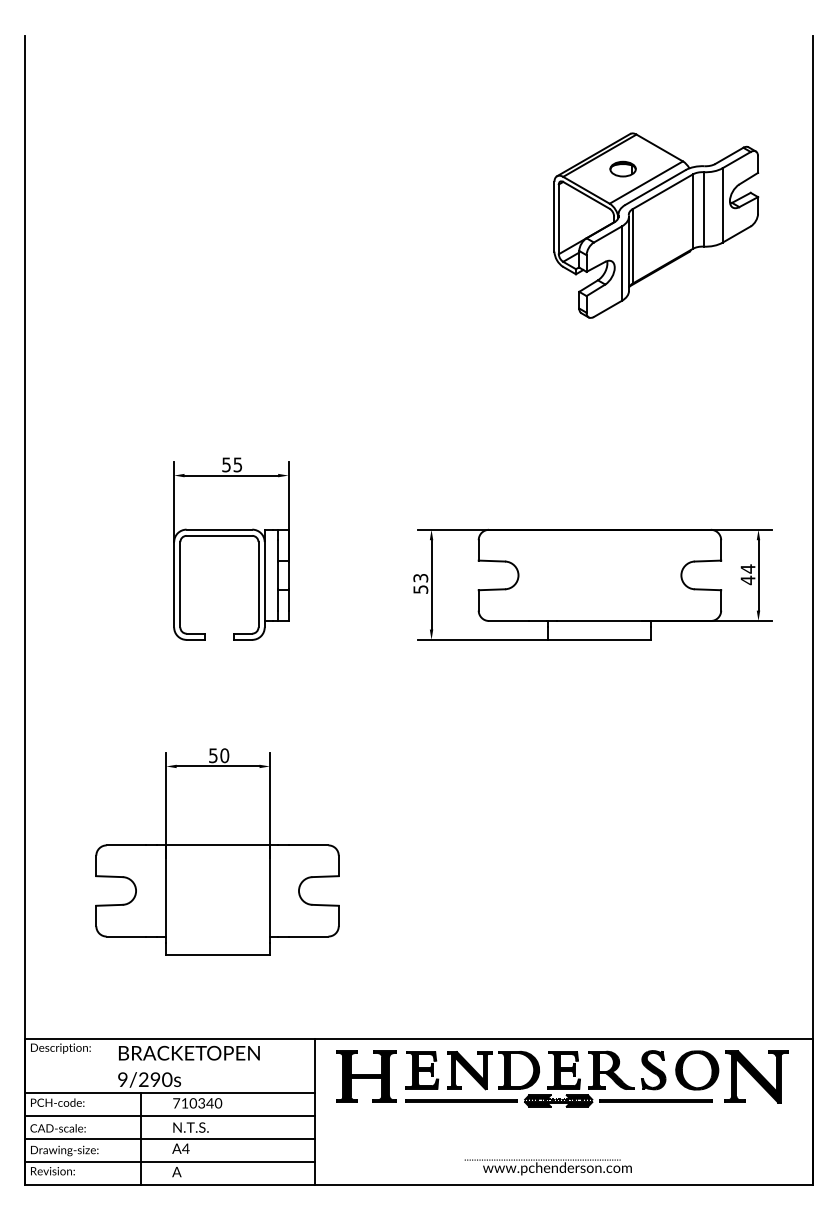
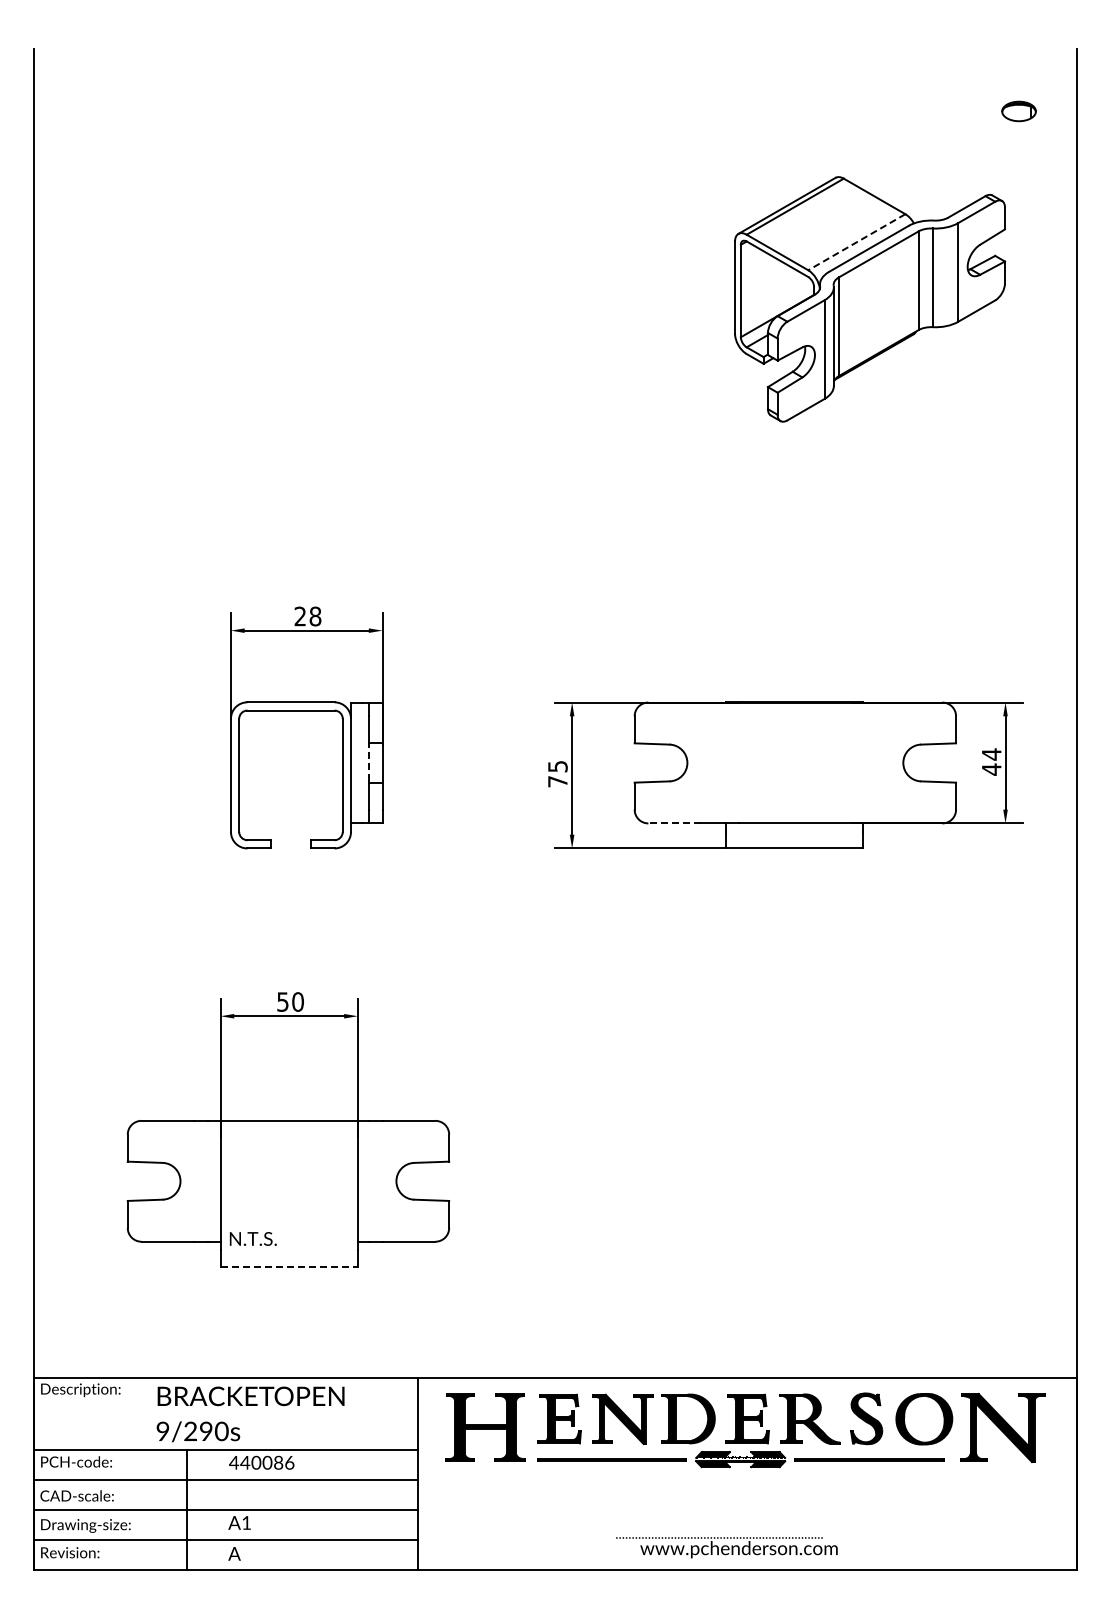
part: (622, 169) -> (1018, 111), moved
line: (646, 182) -> (856, 242), solid -> dashed
text: (231, 464) -> (307, 616), 55 -> 28
line: (277, 575) -> (368, 762), solid -> dashed
text: (420, 584) -> (557, 774), 53 -> 75
line: (508, 621) -> (674, 823), solid -> dashed
line: (218, 955) -> (289, 1266), solid -> dashed
text: (197, 1103) -> (261, 1462), 710340 -> 440086
text: (190, 1127) -> (252, 1238), moved
text: (185, 1148) -> (246, 1522), A4 -> A1

